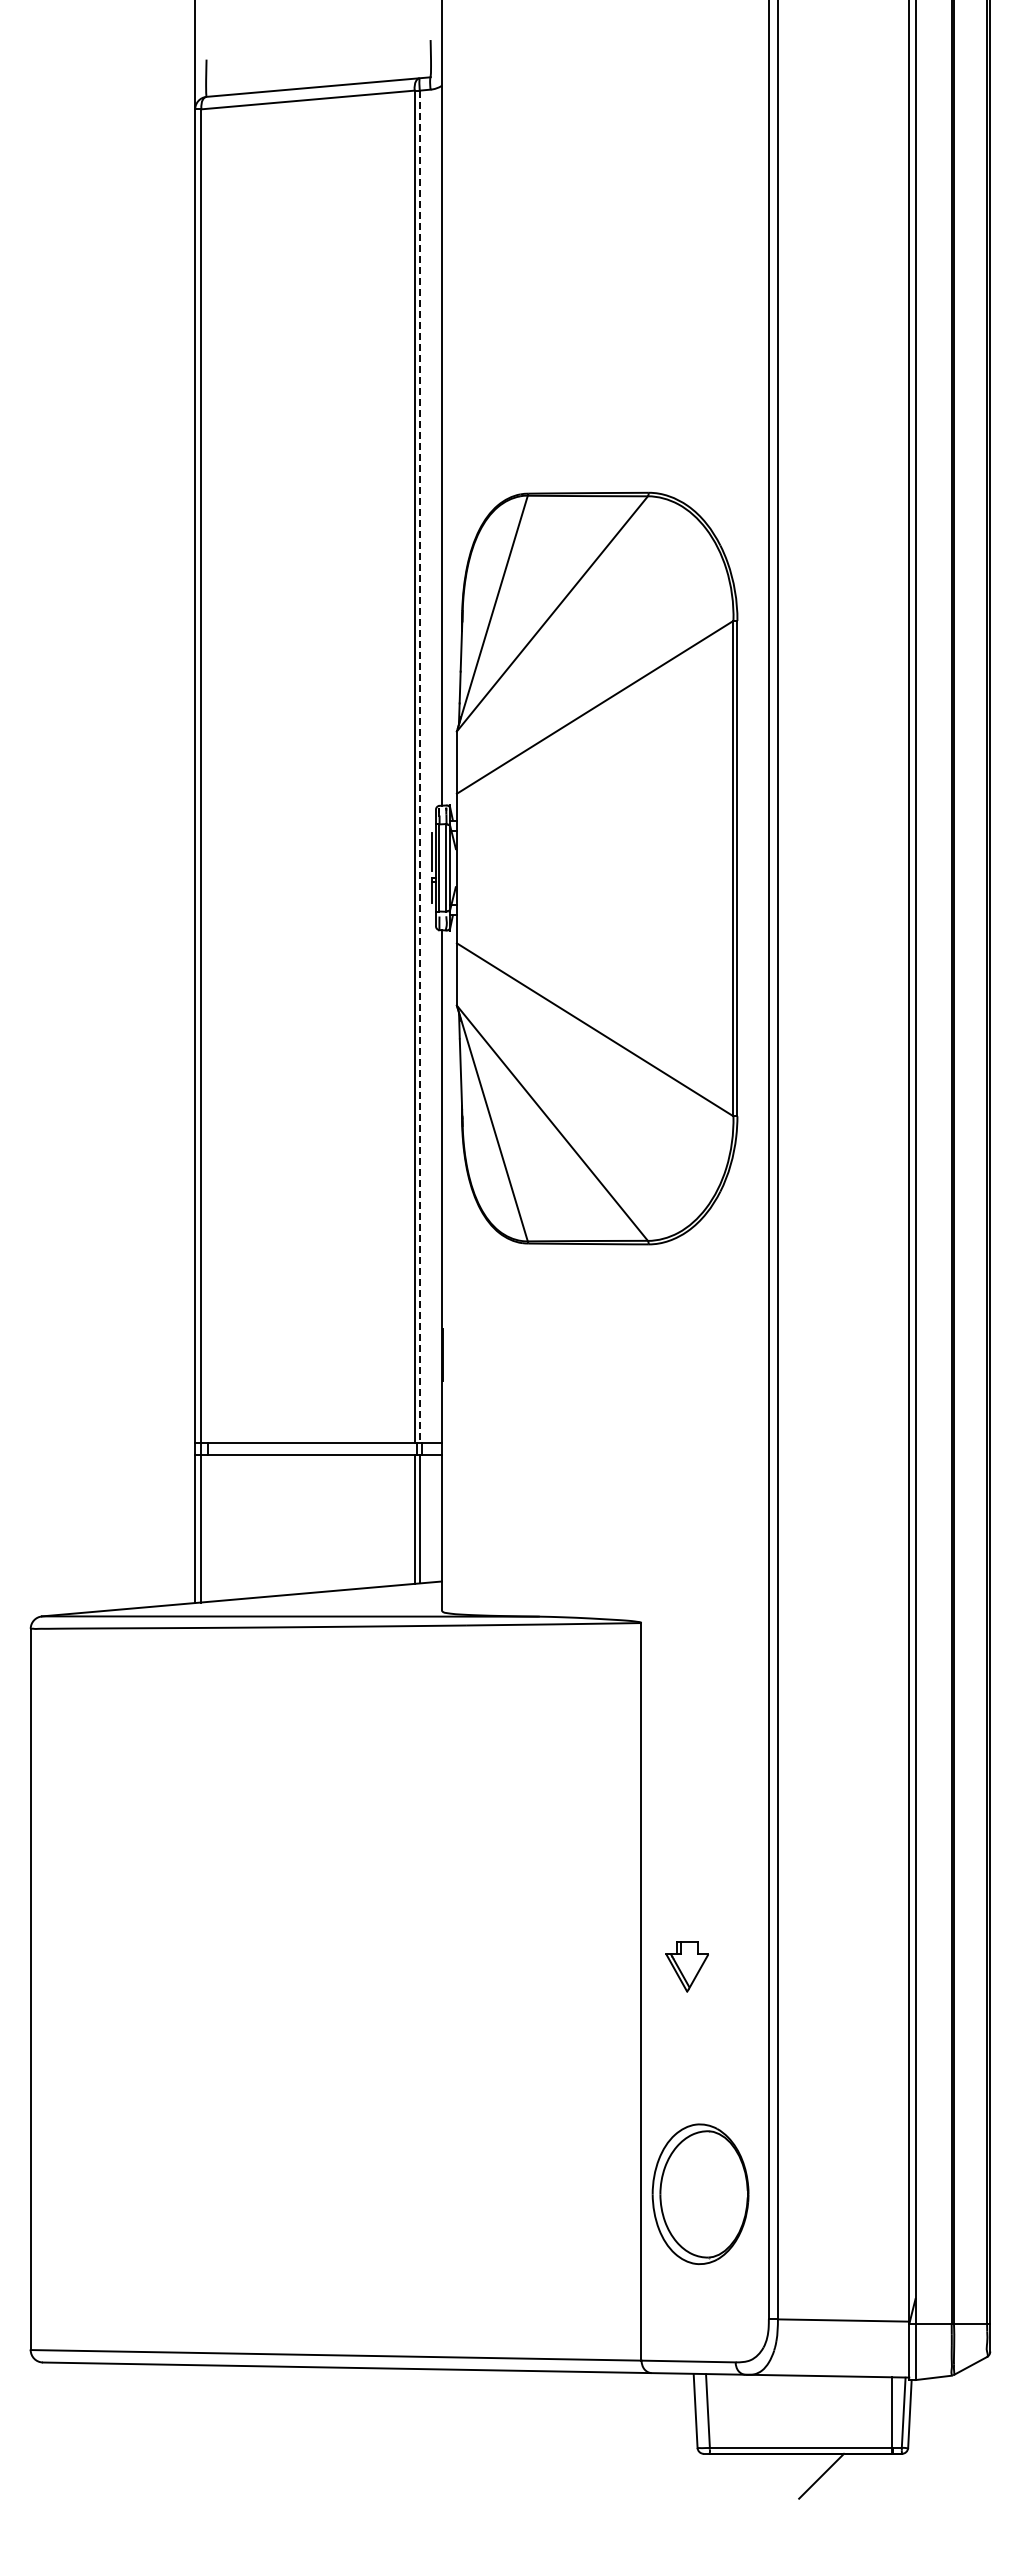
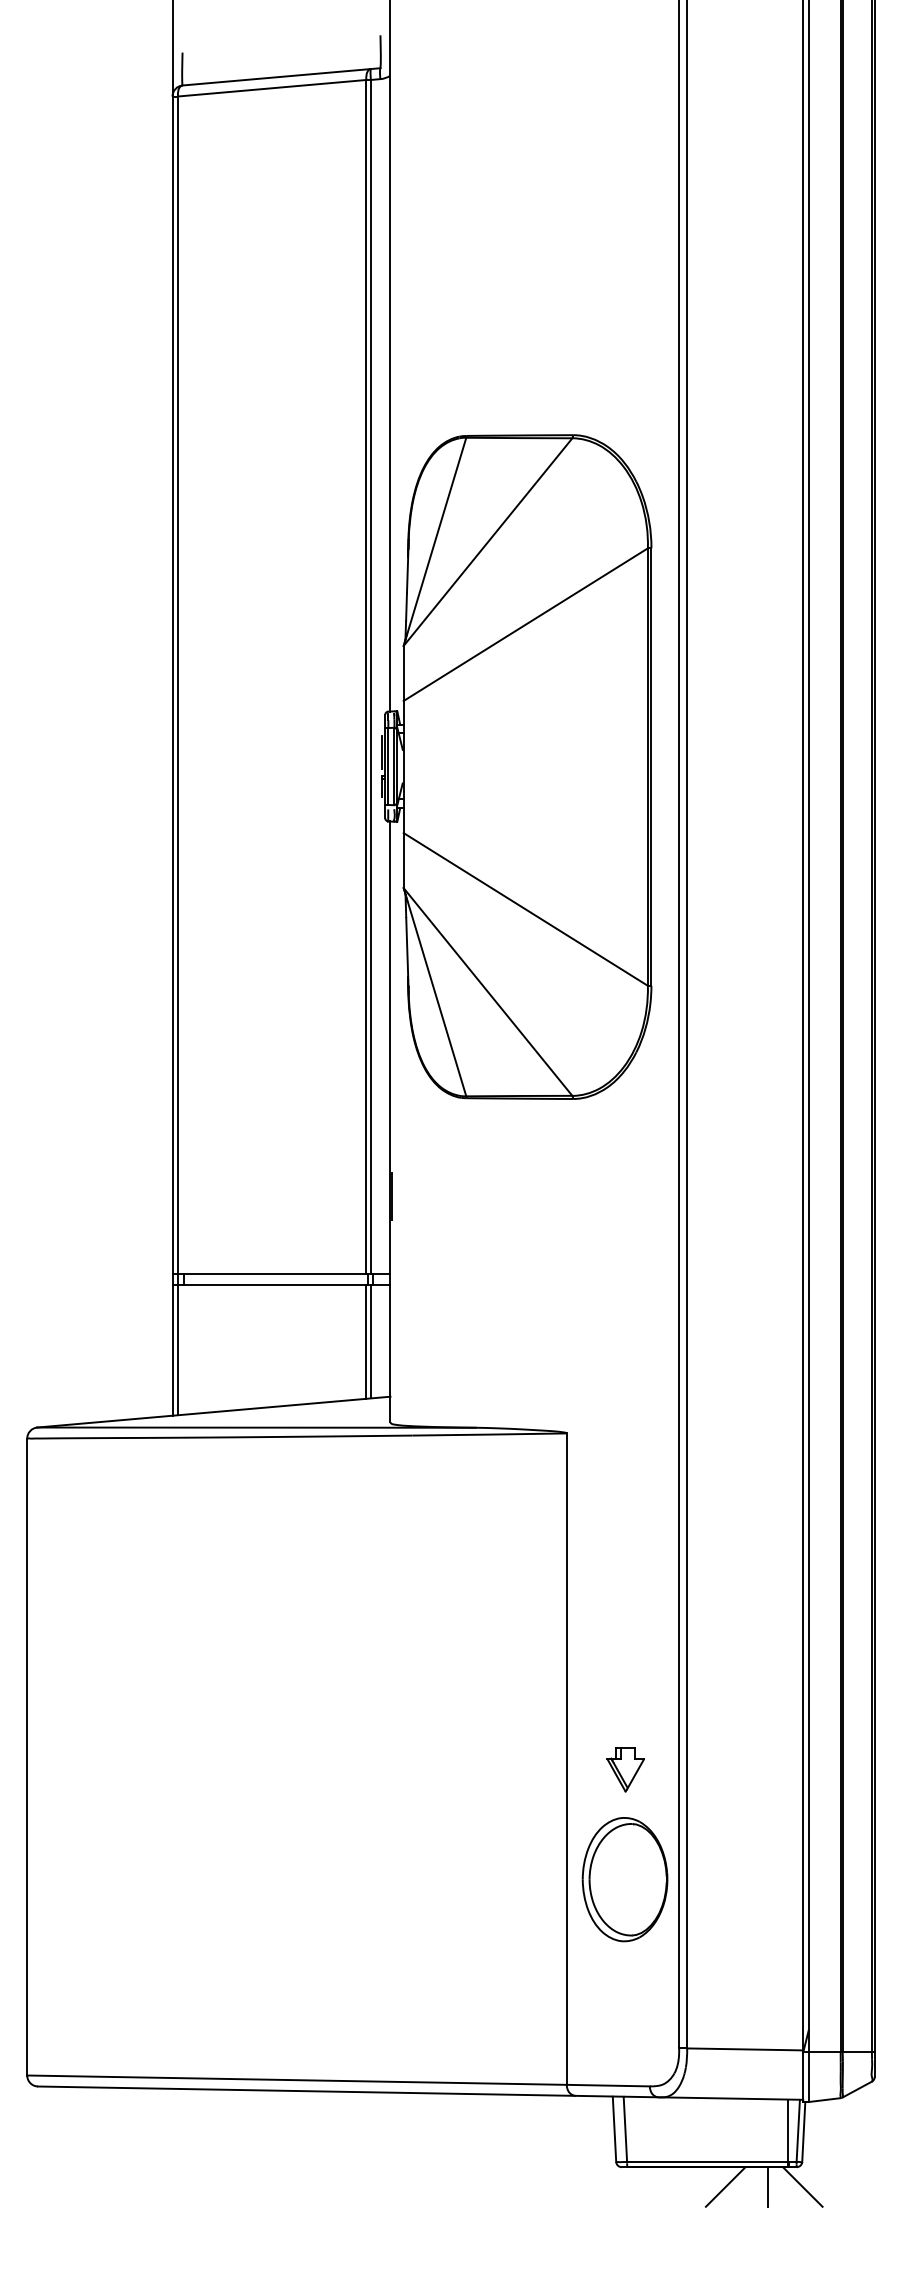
line: (419, 767) -> (370, 677), dashed -> solid
part: (686, 1966) -> (624, 1769), moved
part: (700, 2193) -> (624, 1878), moved
line: (868, 2475) -> (767, 2186), added
line: (908, 2476) -> (802, 2187), added

